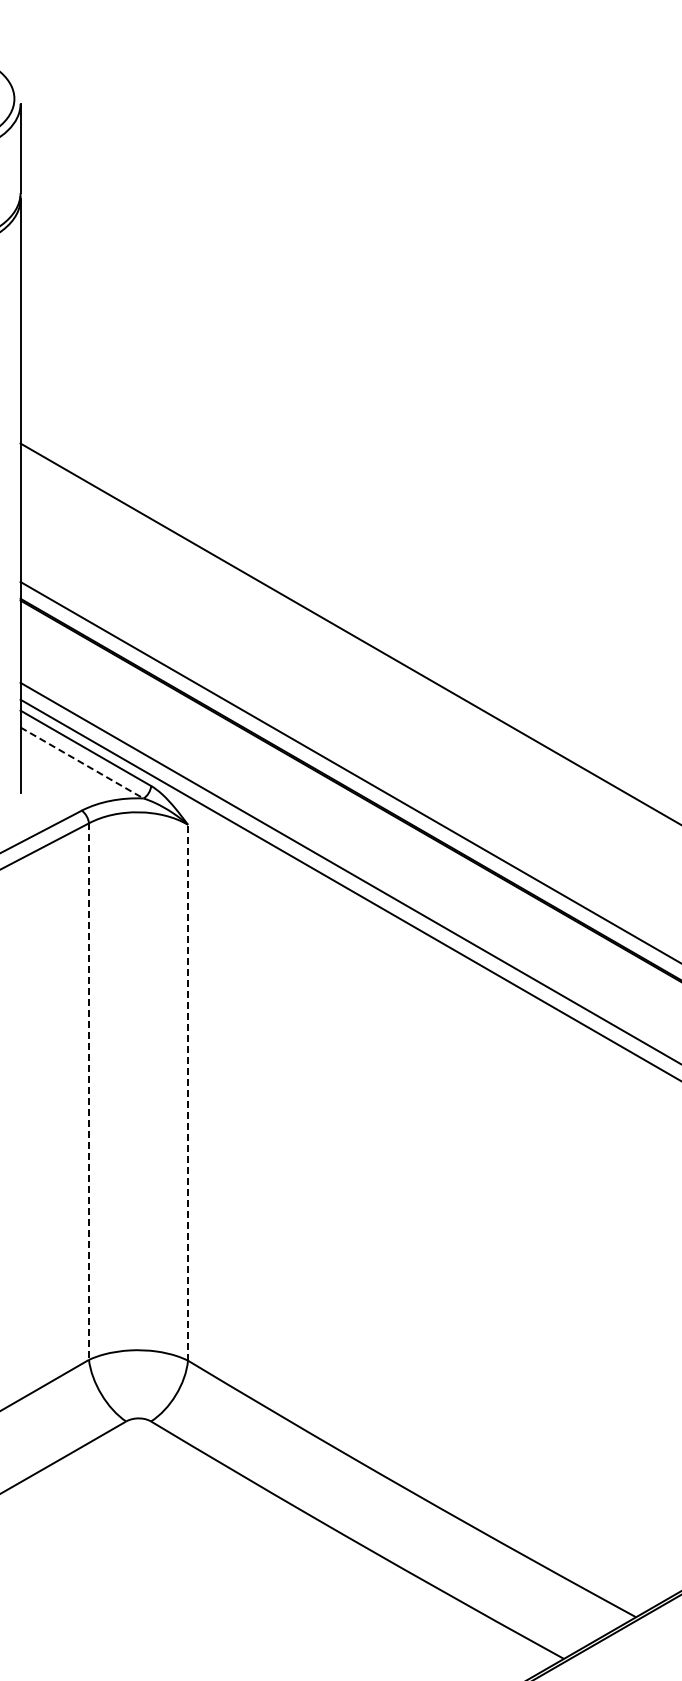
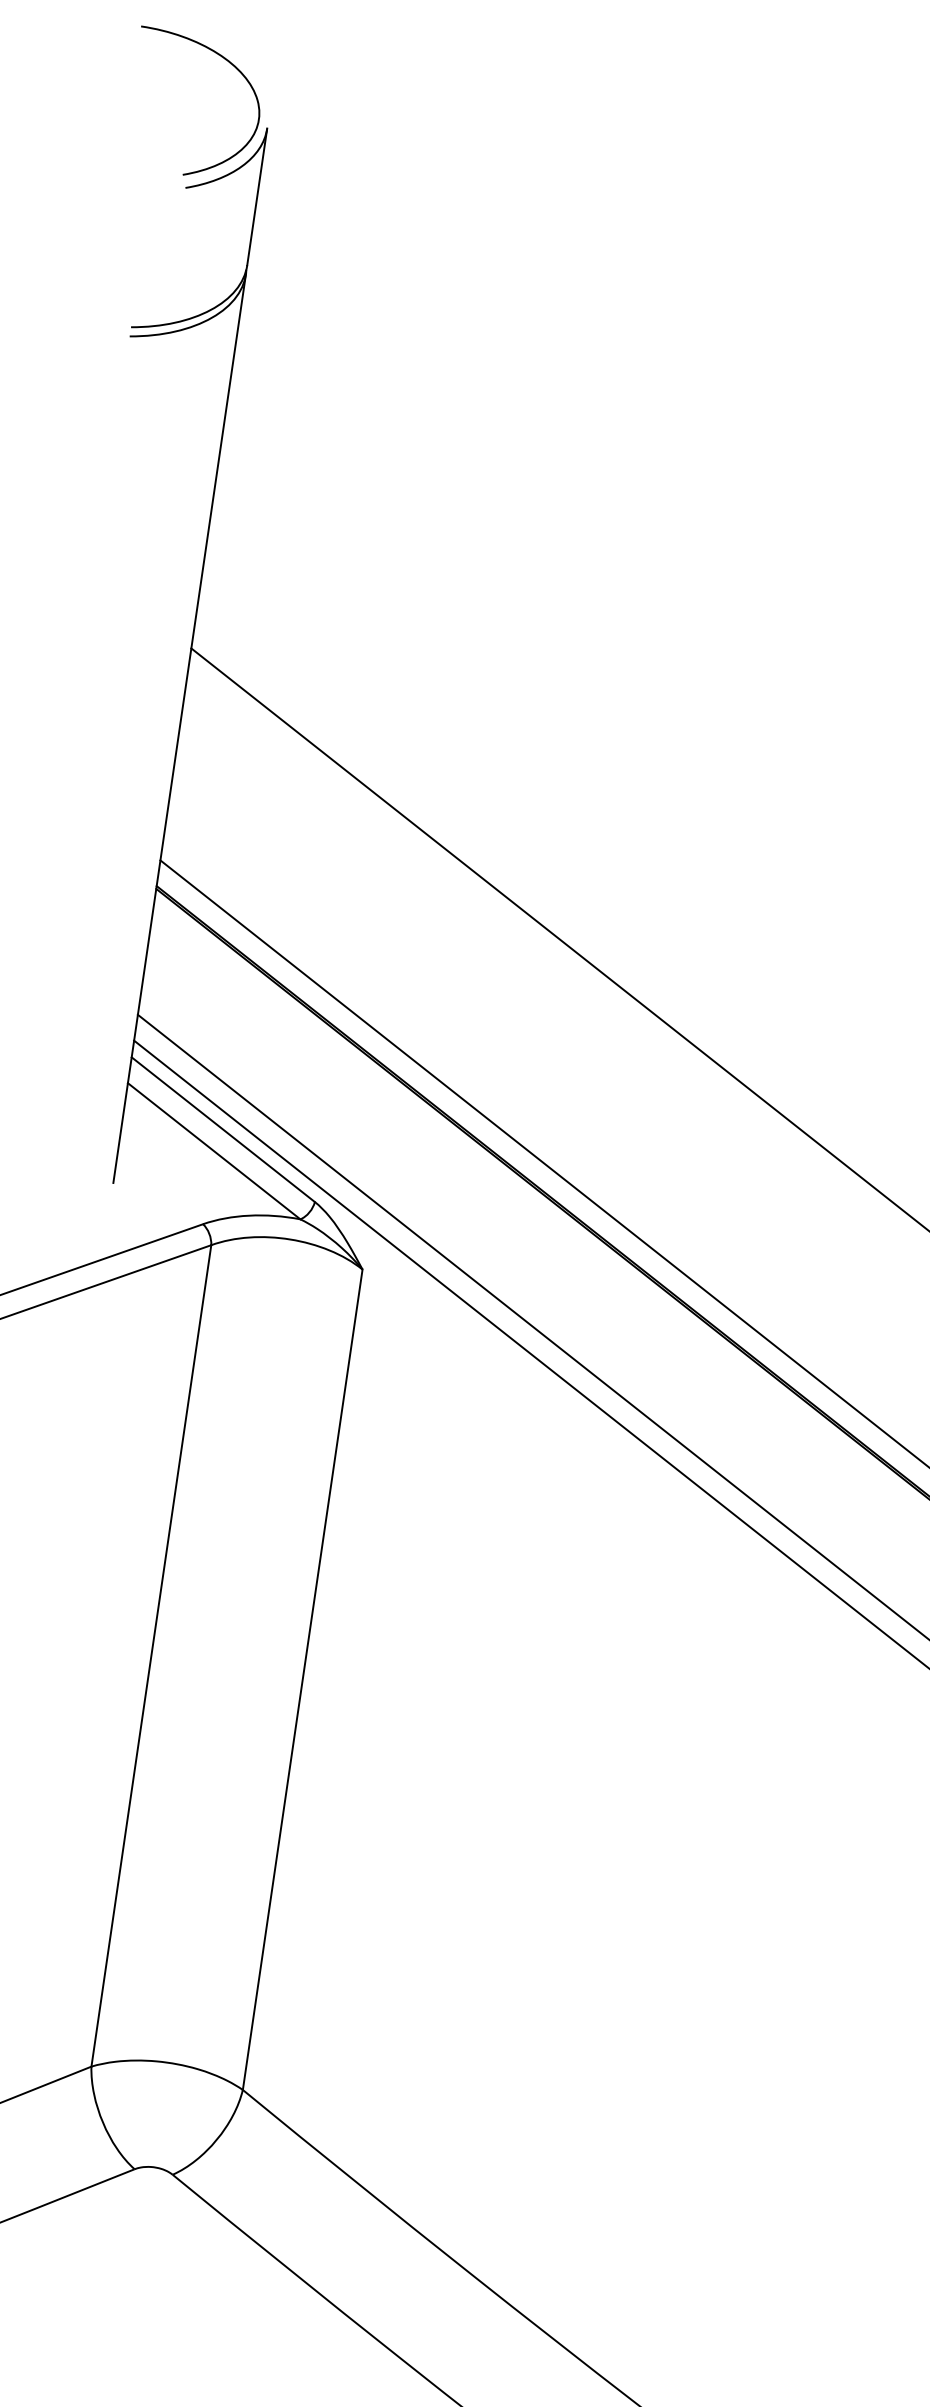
line: (82, 763) -> (214, 1152), dashed -> solid
line: (89, 1092) -> (151, 1657), dashed -> solid
line: (188, 1092) -> (303, 1679), dashed -> solid

